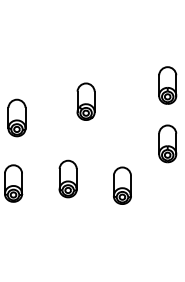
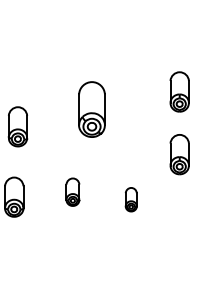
part: (86, 100) -> (92, 108), size x1.4
part: (67, 178) -> (72, 191), size x0.7
part: (122, 185) -> (131, 199), size x0.6

